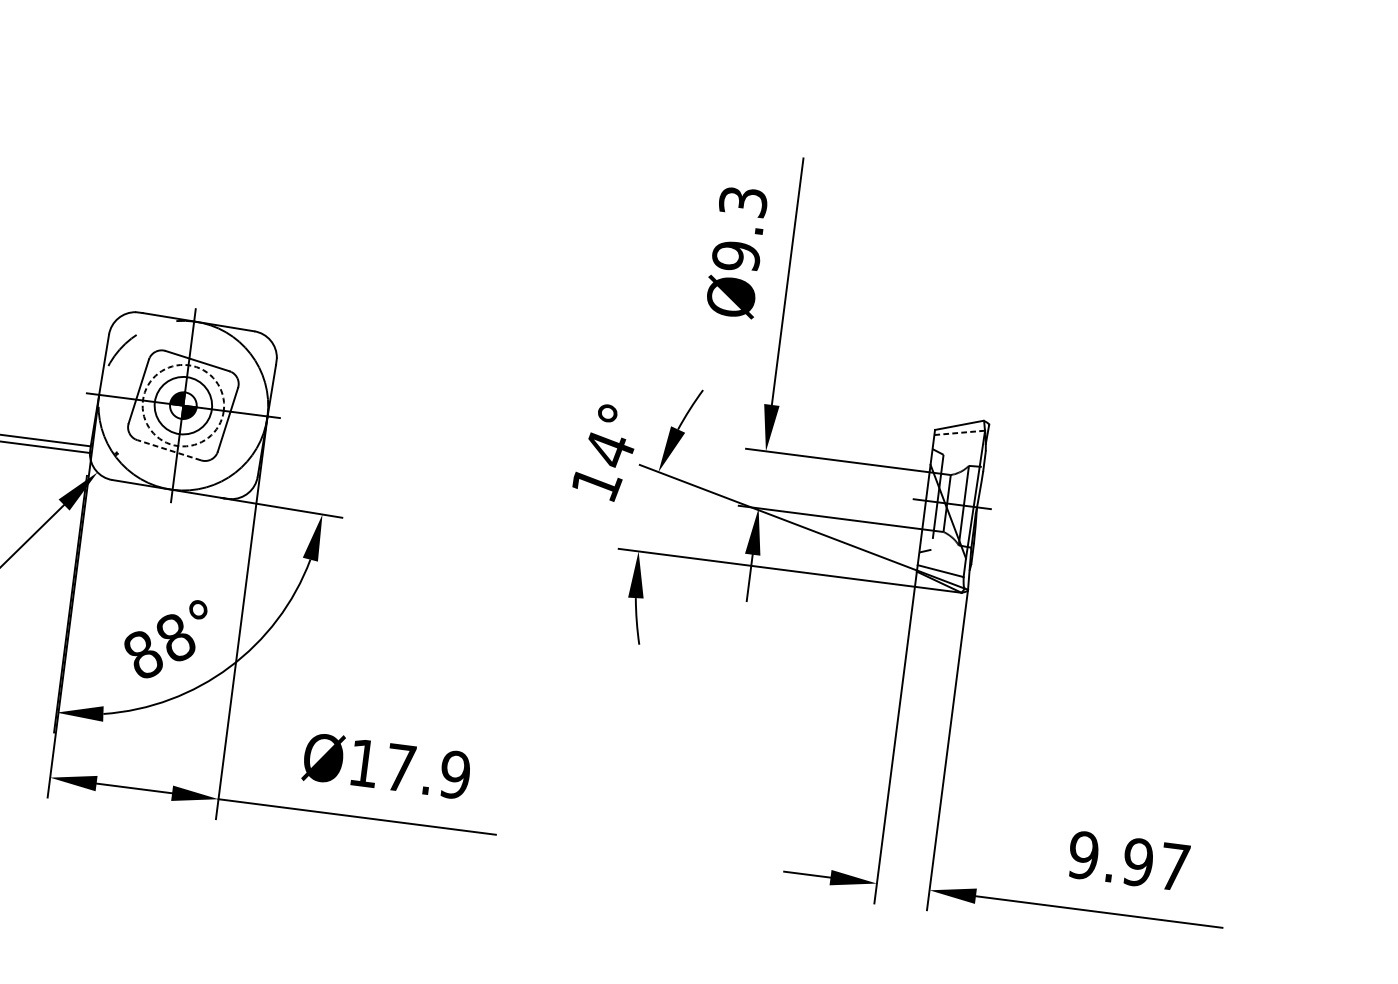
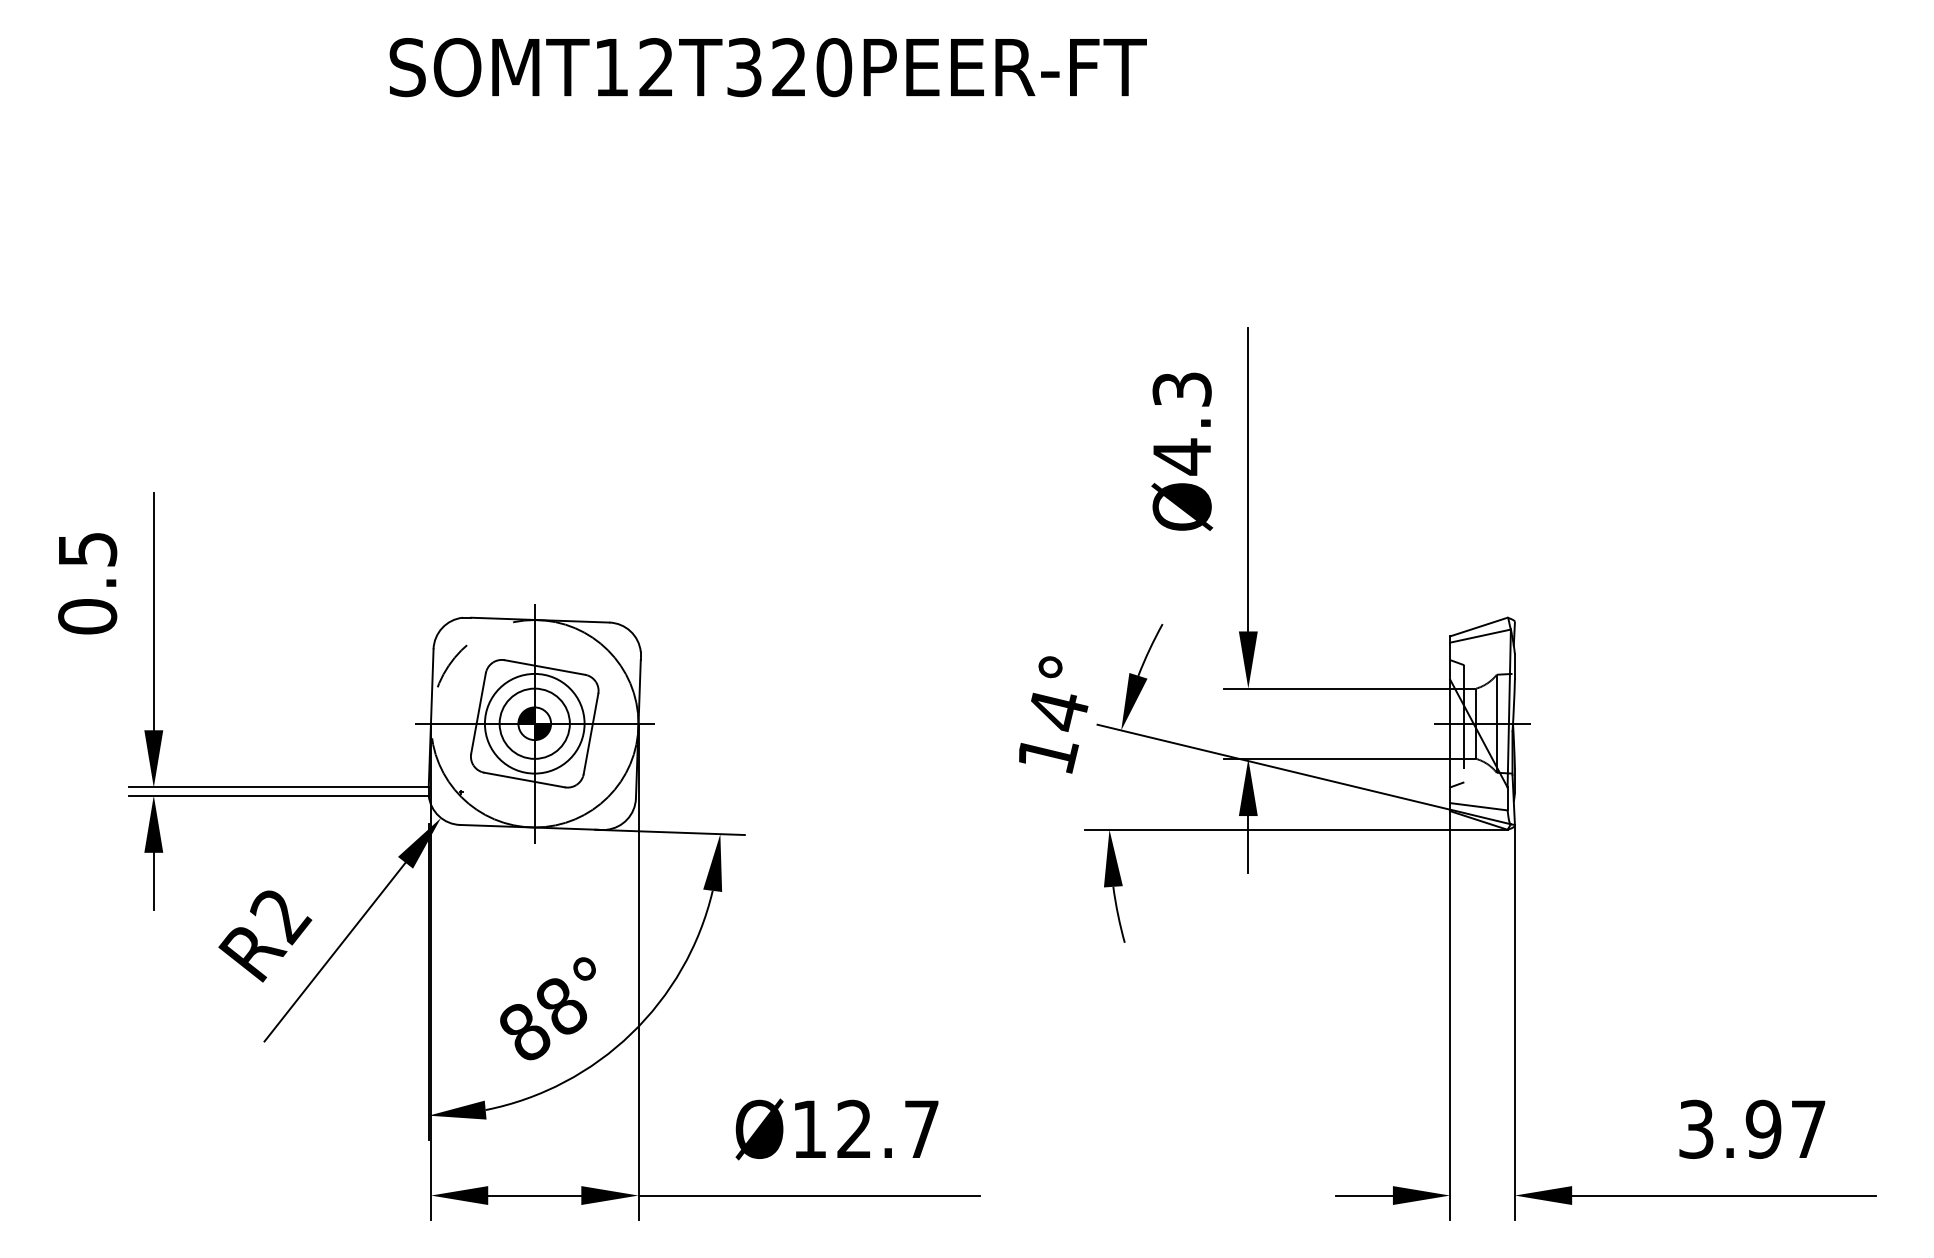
text: (735, 256) -> (1181, 456), Ø9.3 -> Ø4.3
circle: (183, 405) -> (534, 723), dashed -> solid
line: (959, 433) -> (1480, 636), dashed -> solid
line: (169, 450) -> (524, 780), dashed -> solid
text: (428, 770) -> (888, 1128), Ø17.9 -> Ø12.7
text: (1082, 854) -> (1695, 1128), 9.97 -> 3.97

